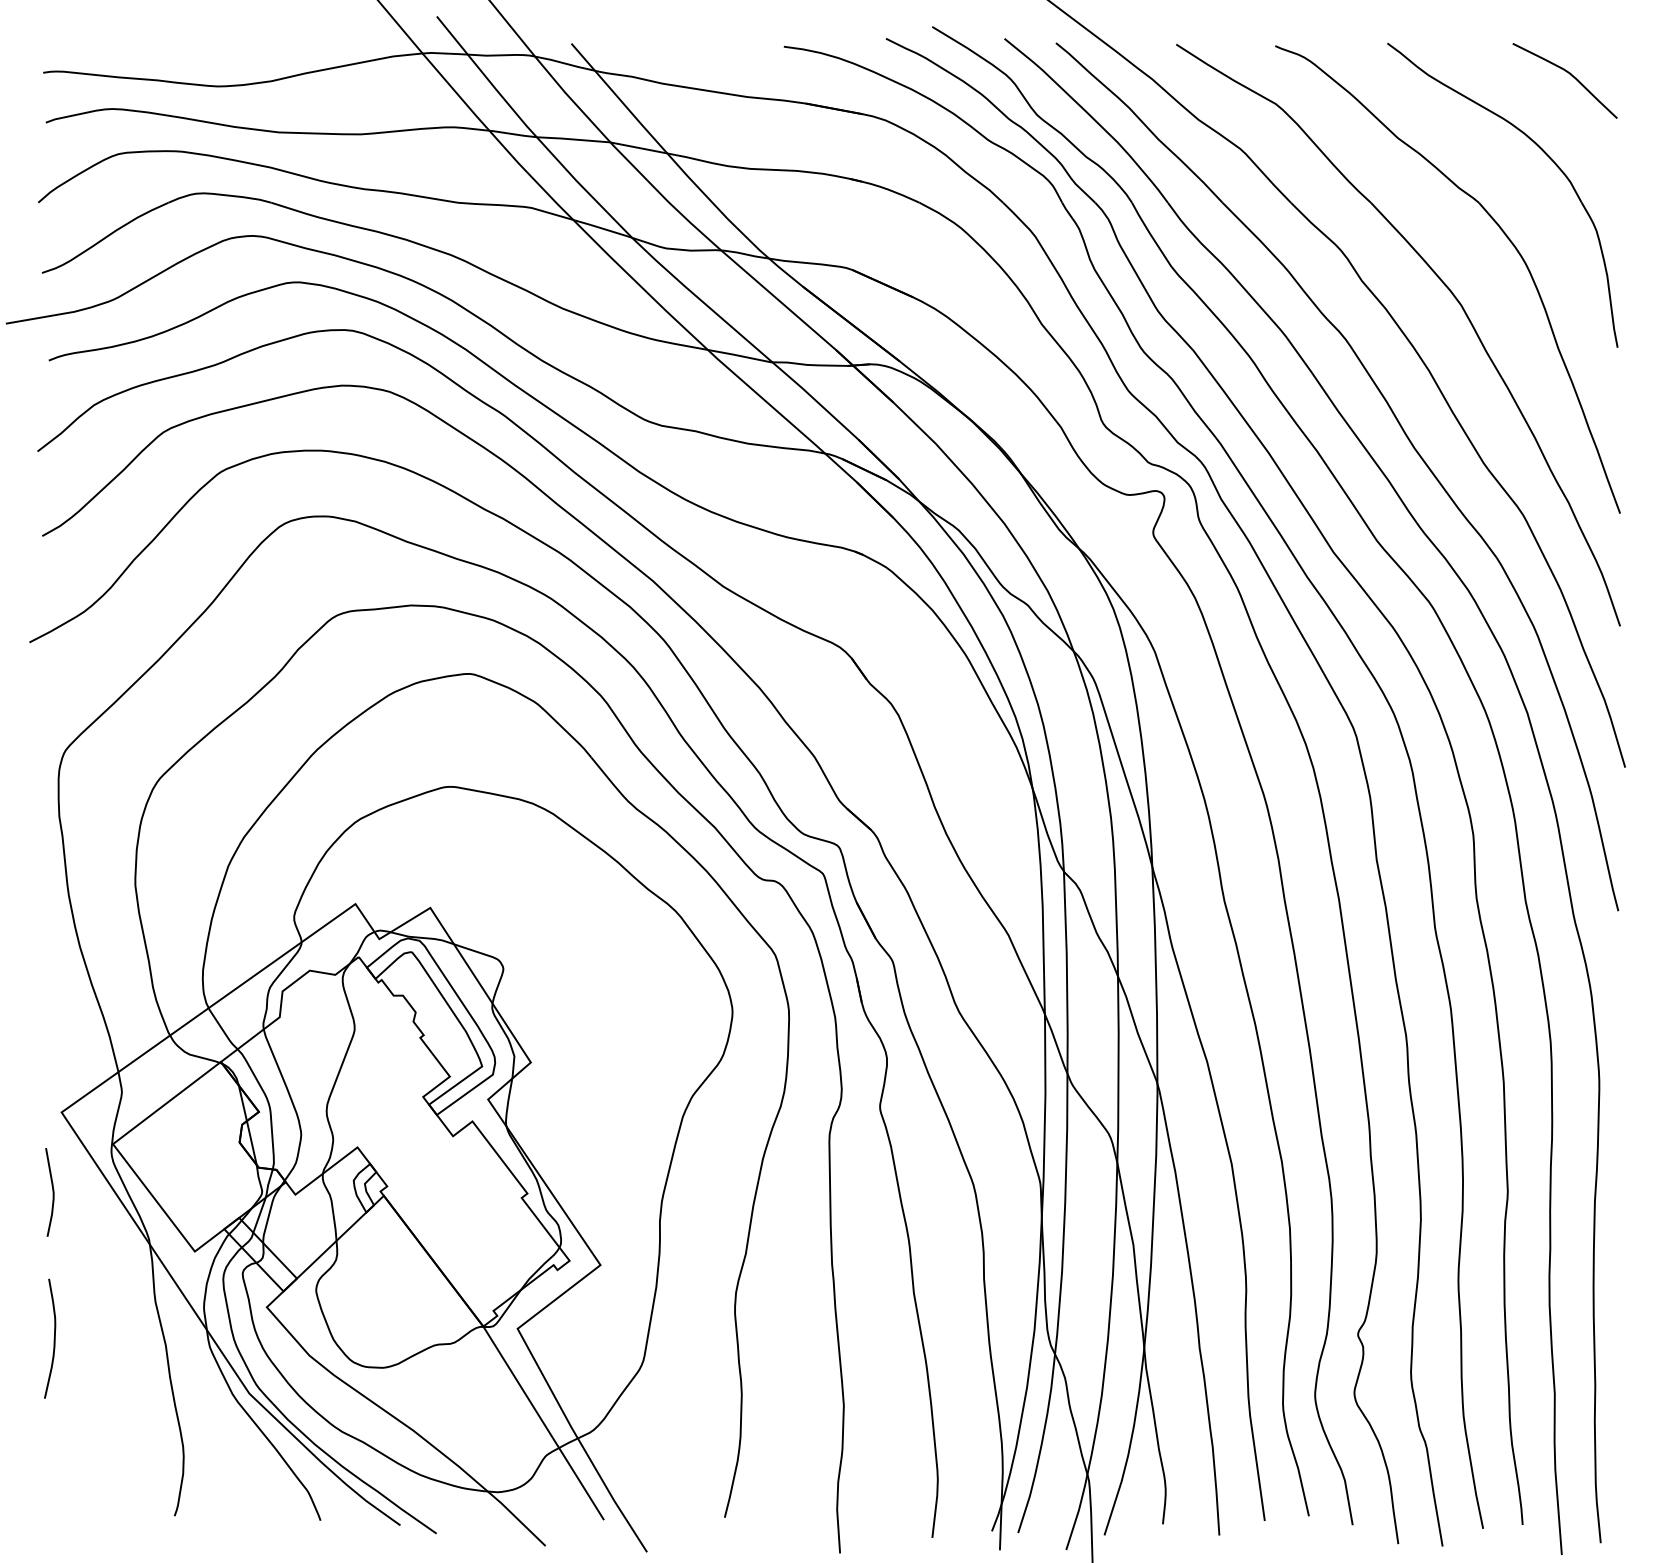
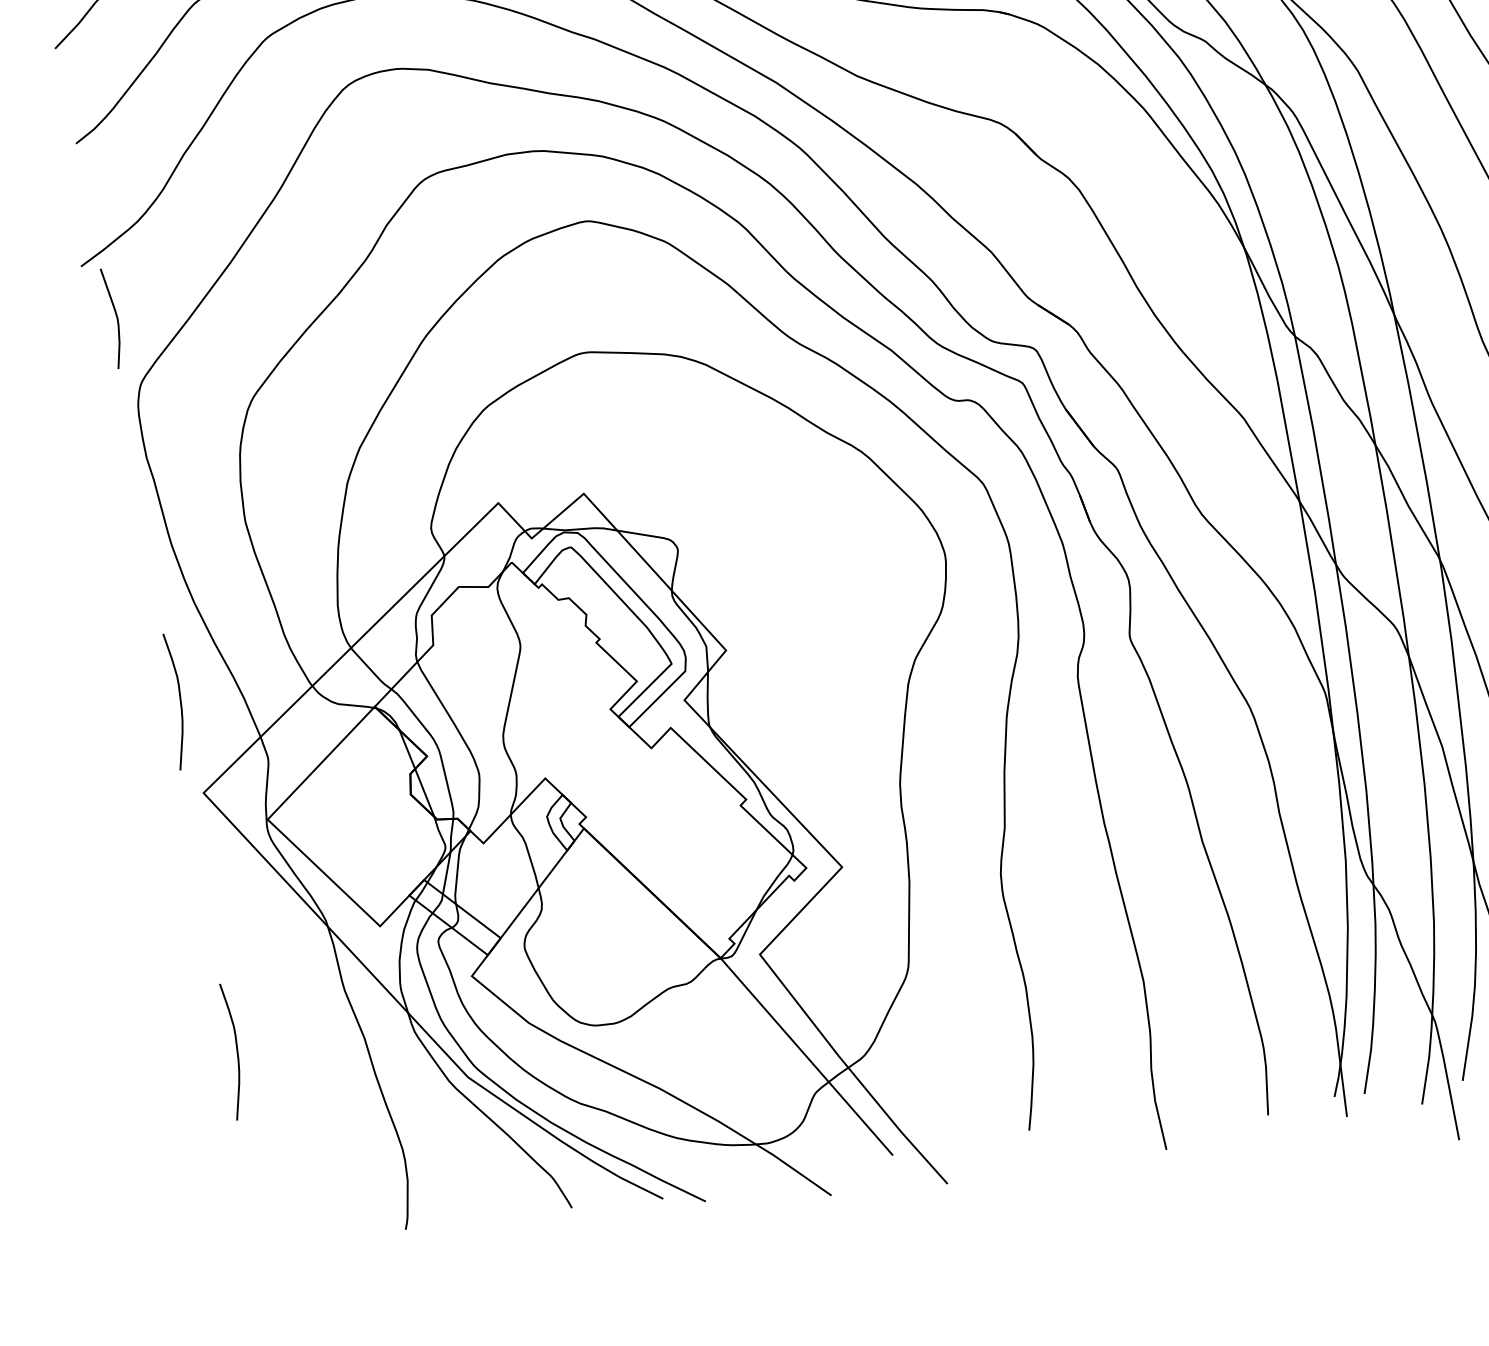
curve: (53, 1029) -> (179, 700), added
curve: (52, 1192) -> (116, 317), moved

